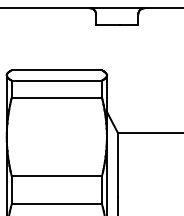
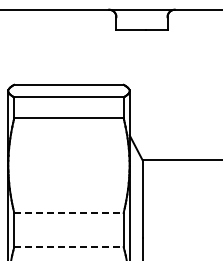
line: (56, 176) -> (68, 213), solid -> dashed
line: (56, 204) -> (68, 247), solid -> dashed

